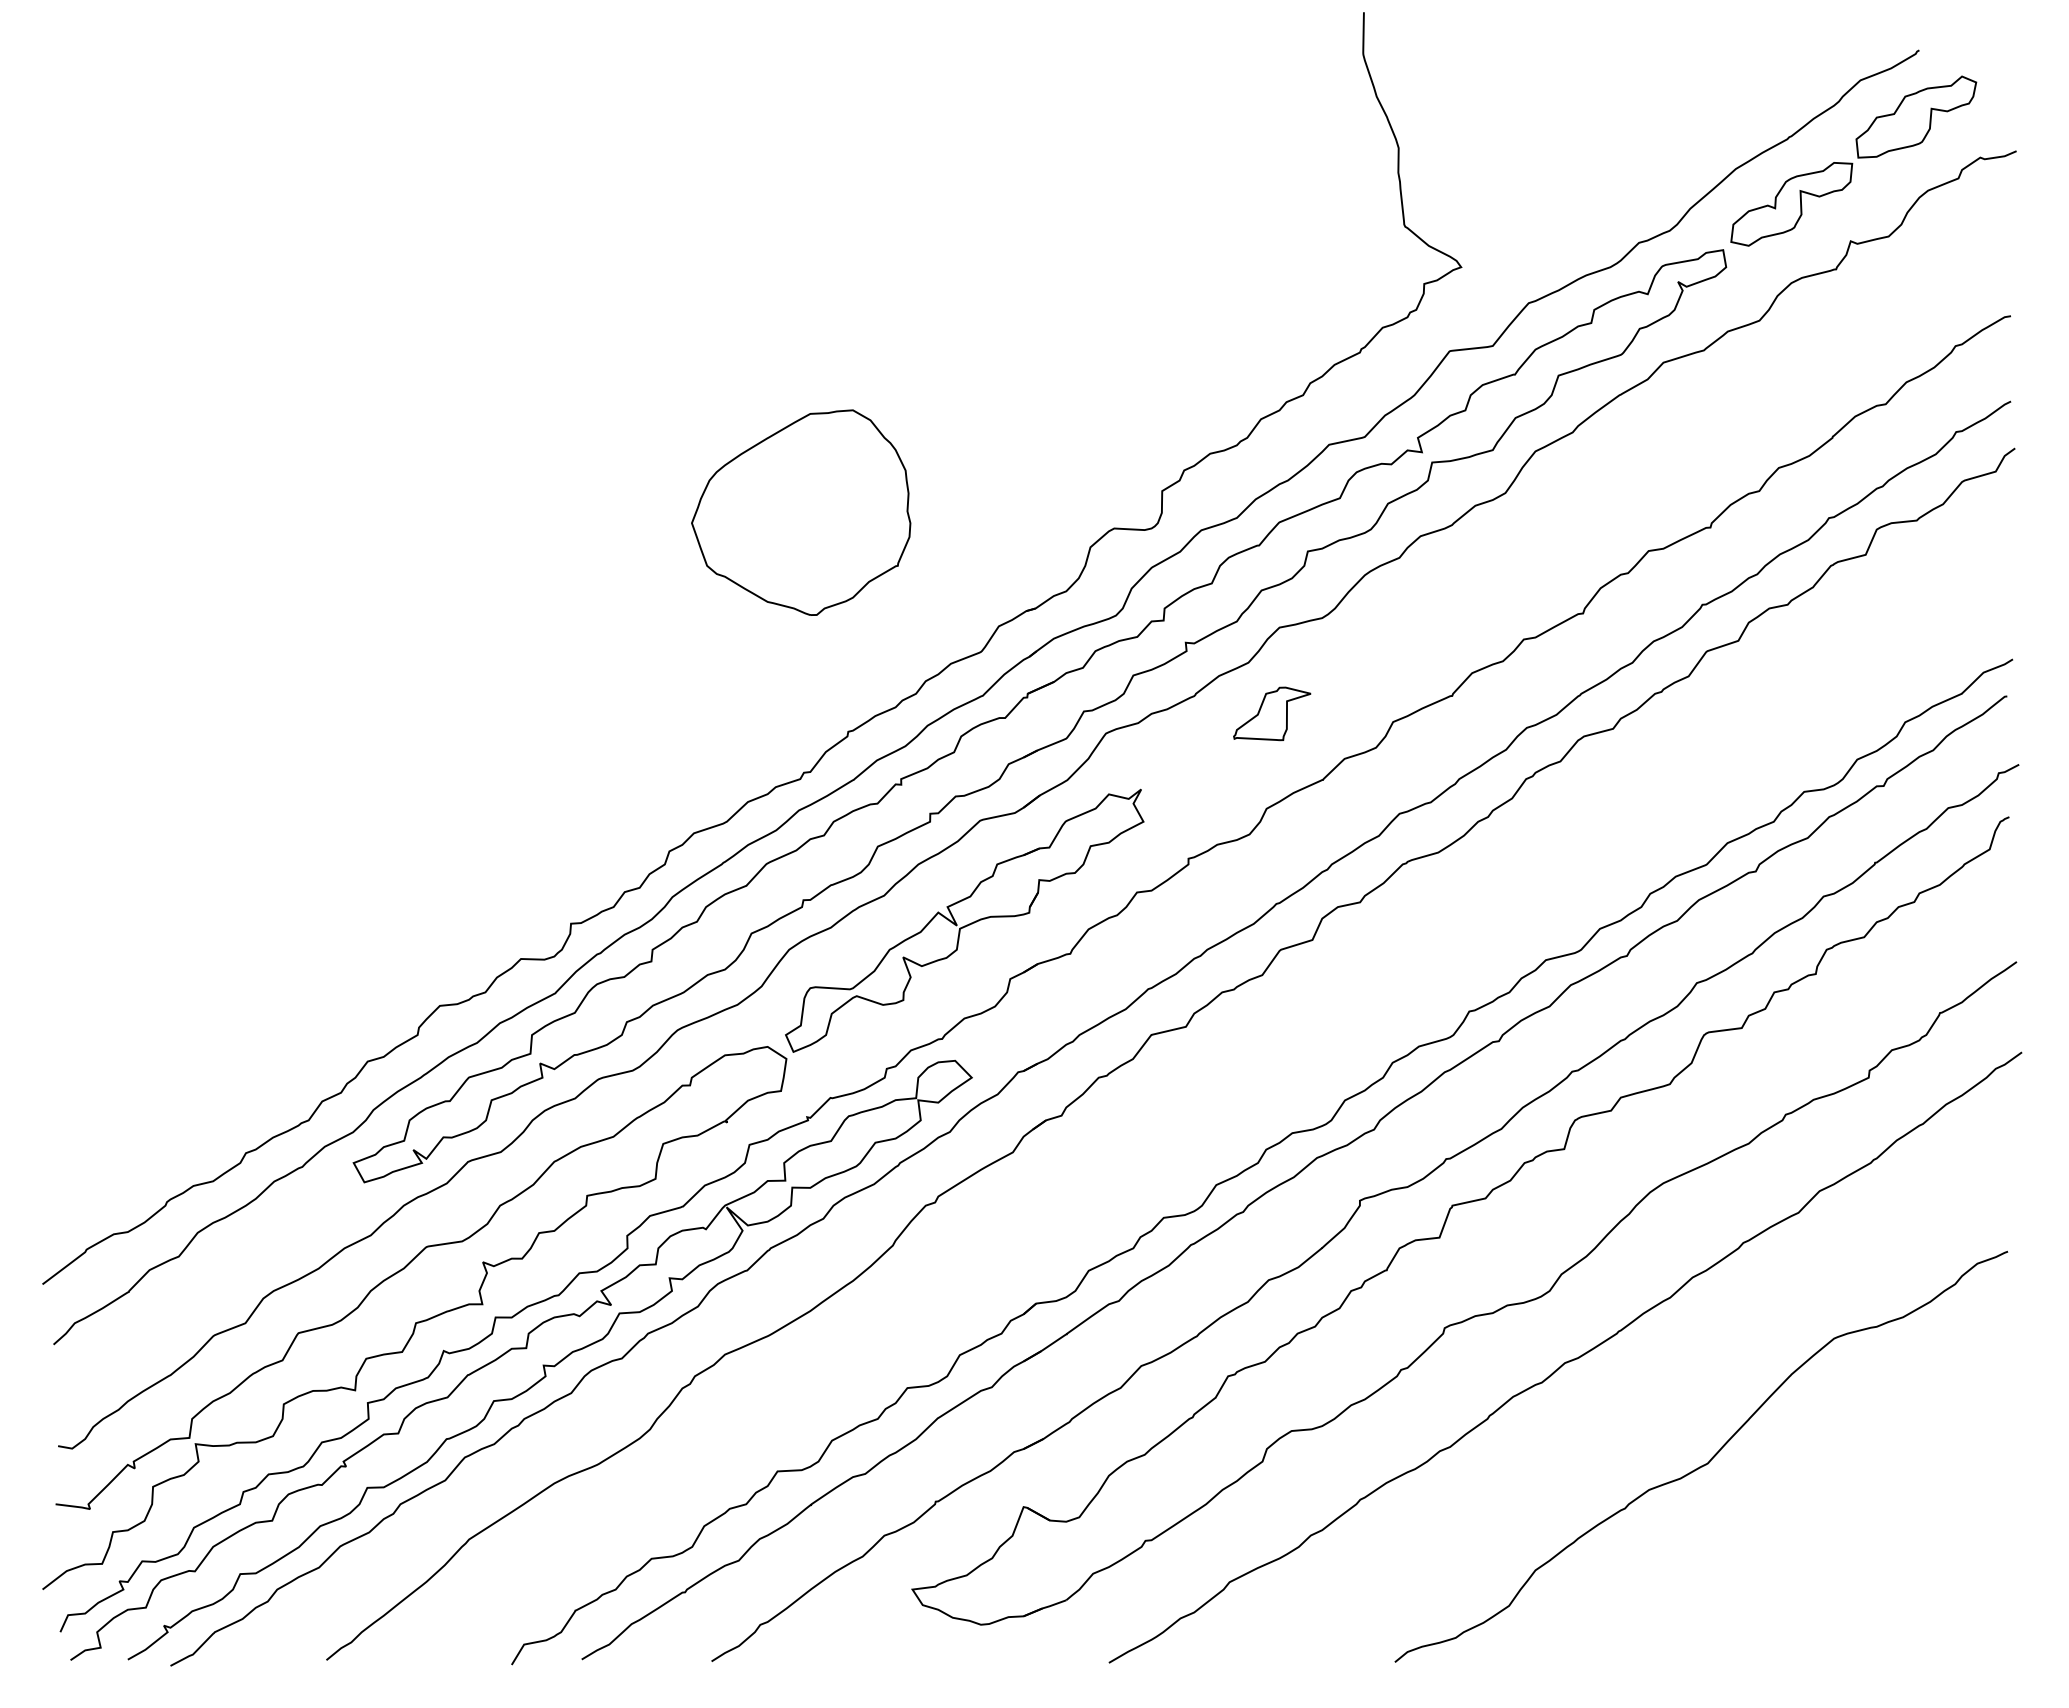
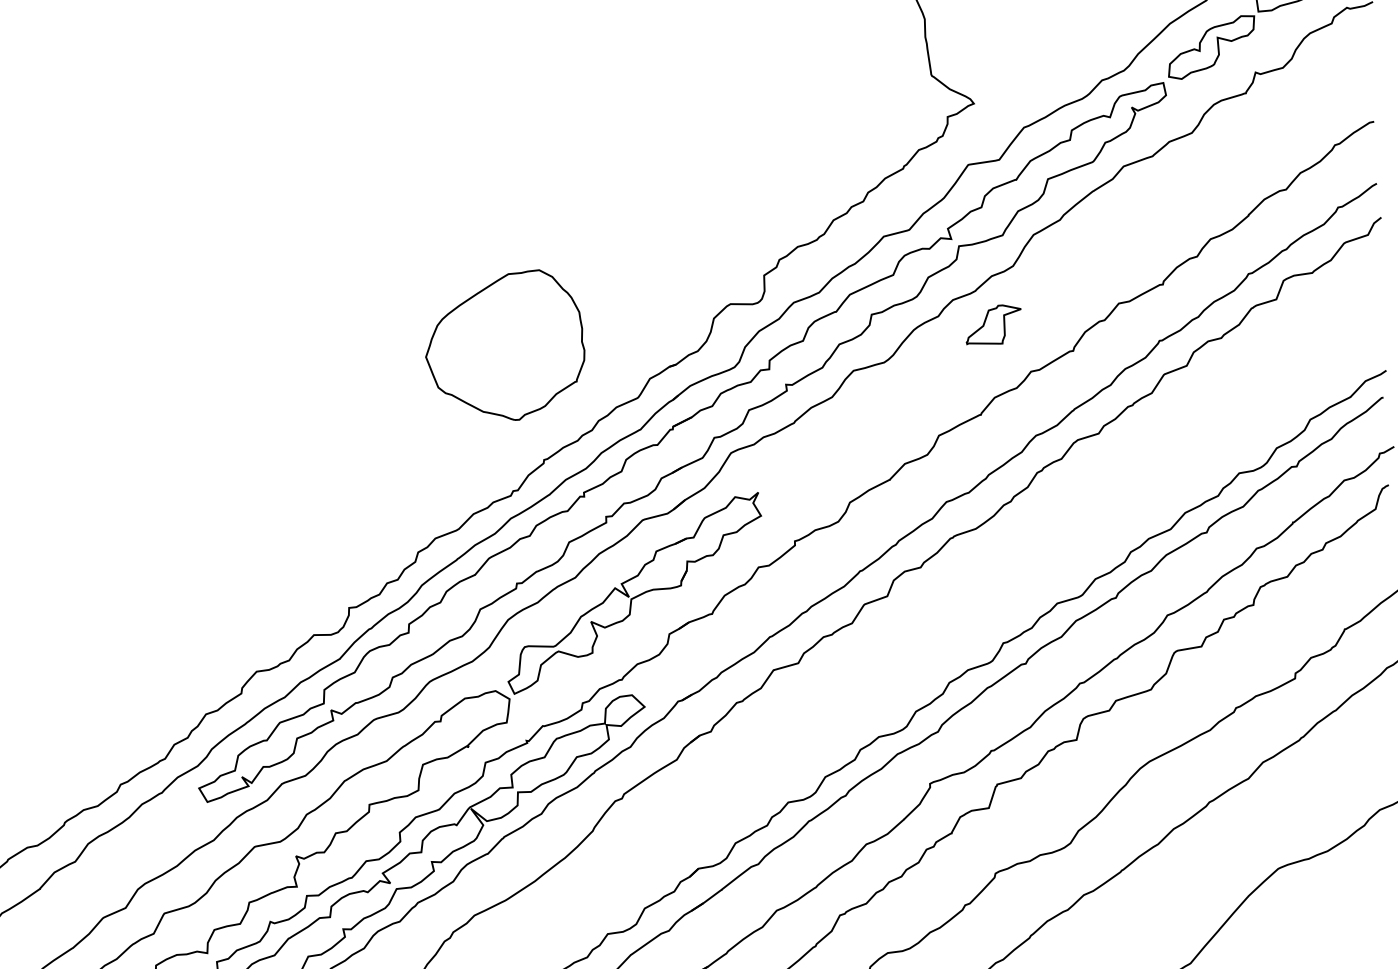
part: (801, 512) -> (505, 345), moved
part: (1272, 713) -> (993, 324), moved

